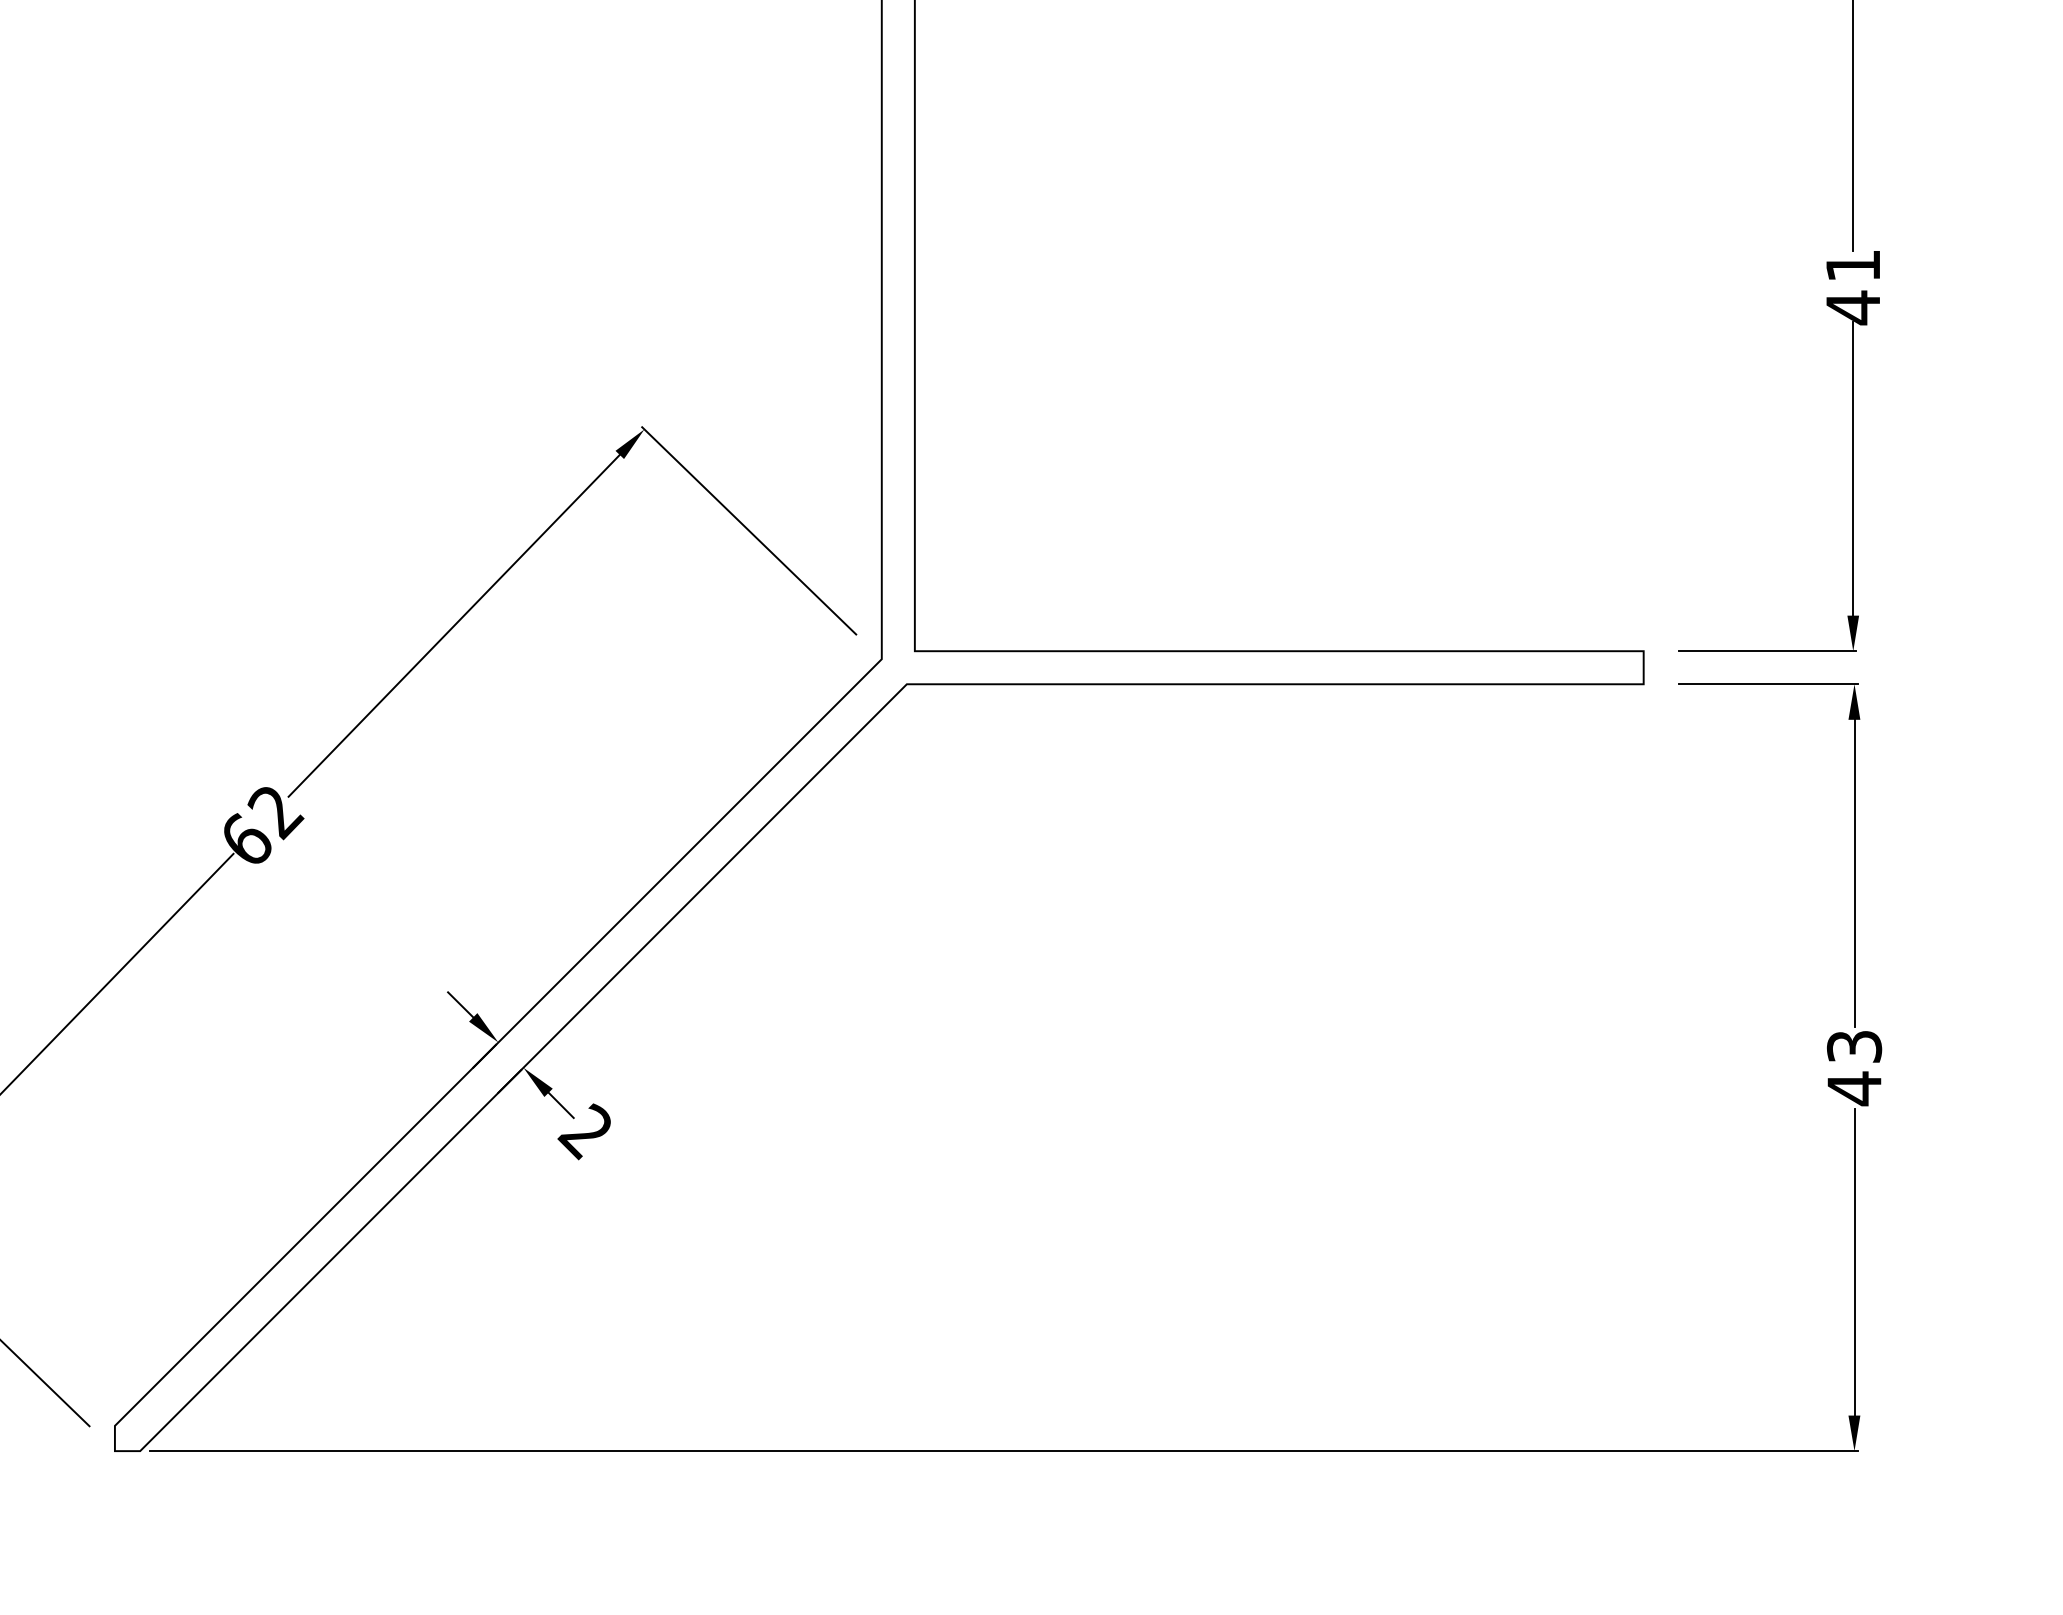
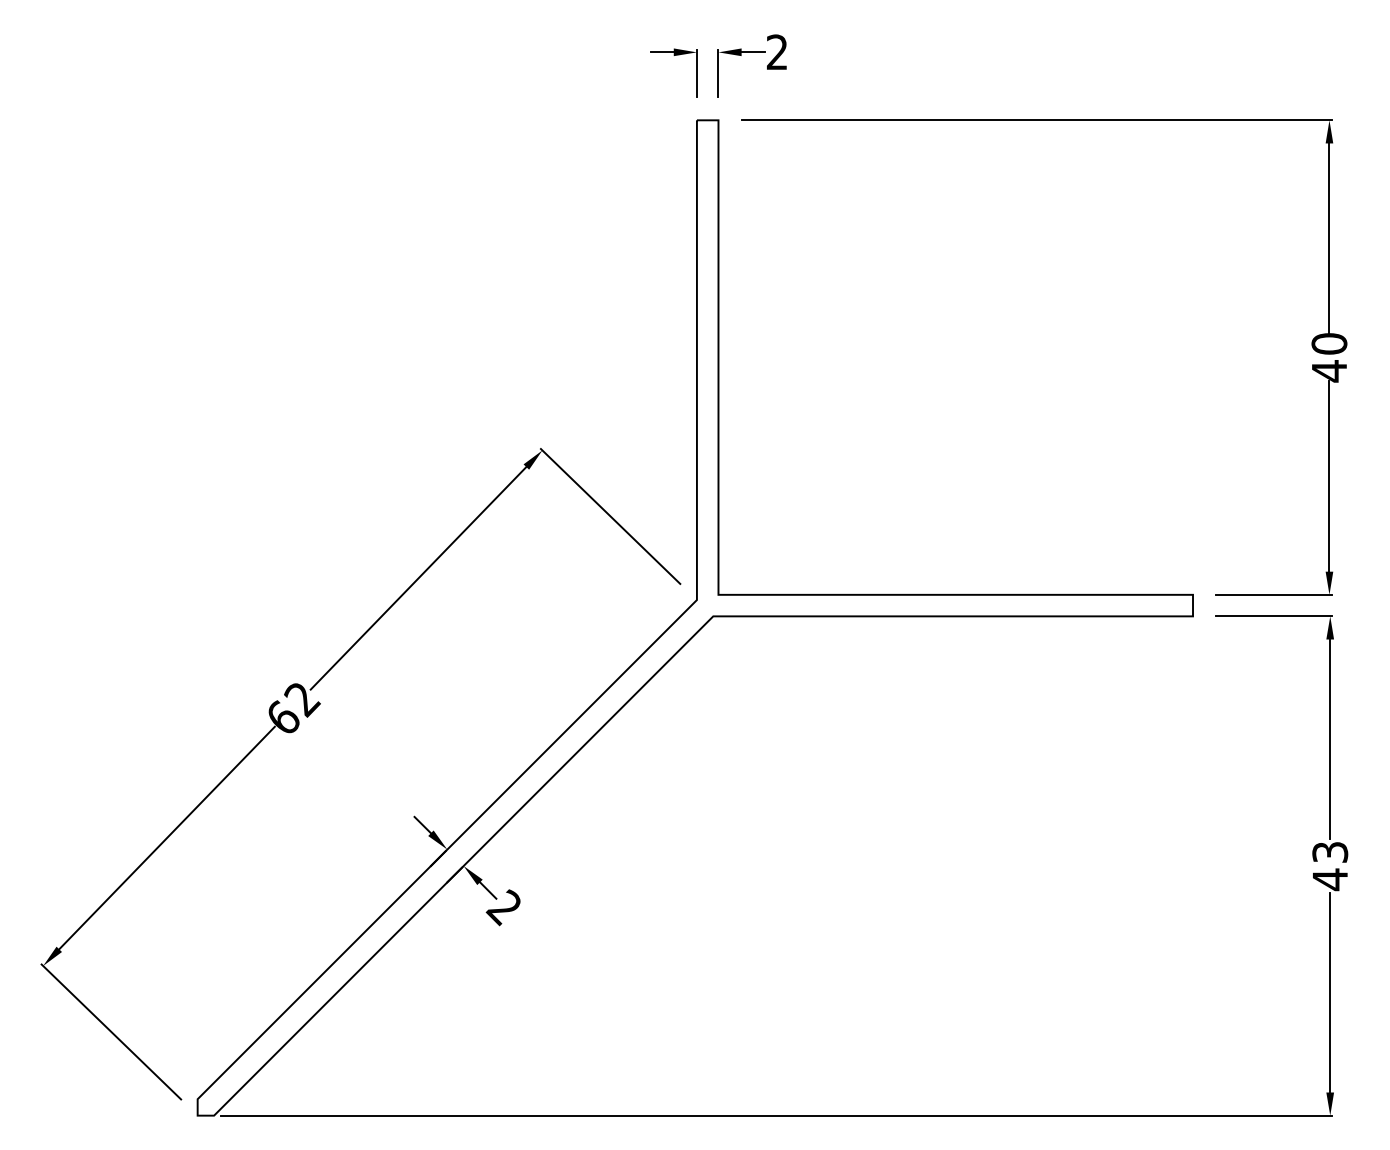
text: (1853, 265) -> (1329, 343), 41 -> 40

